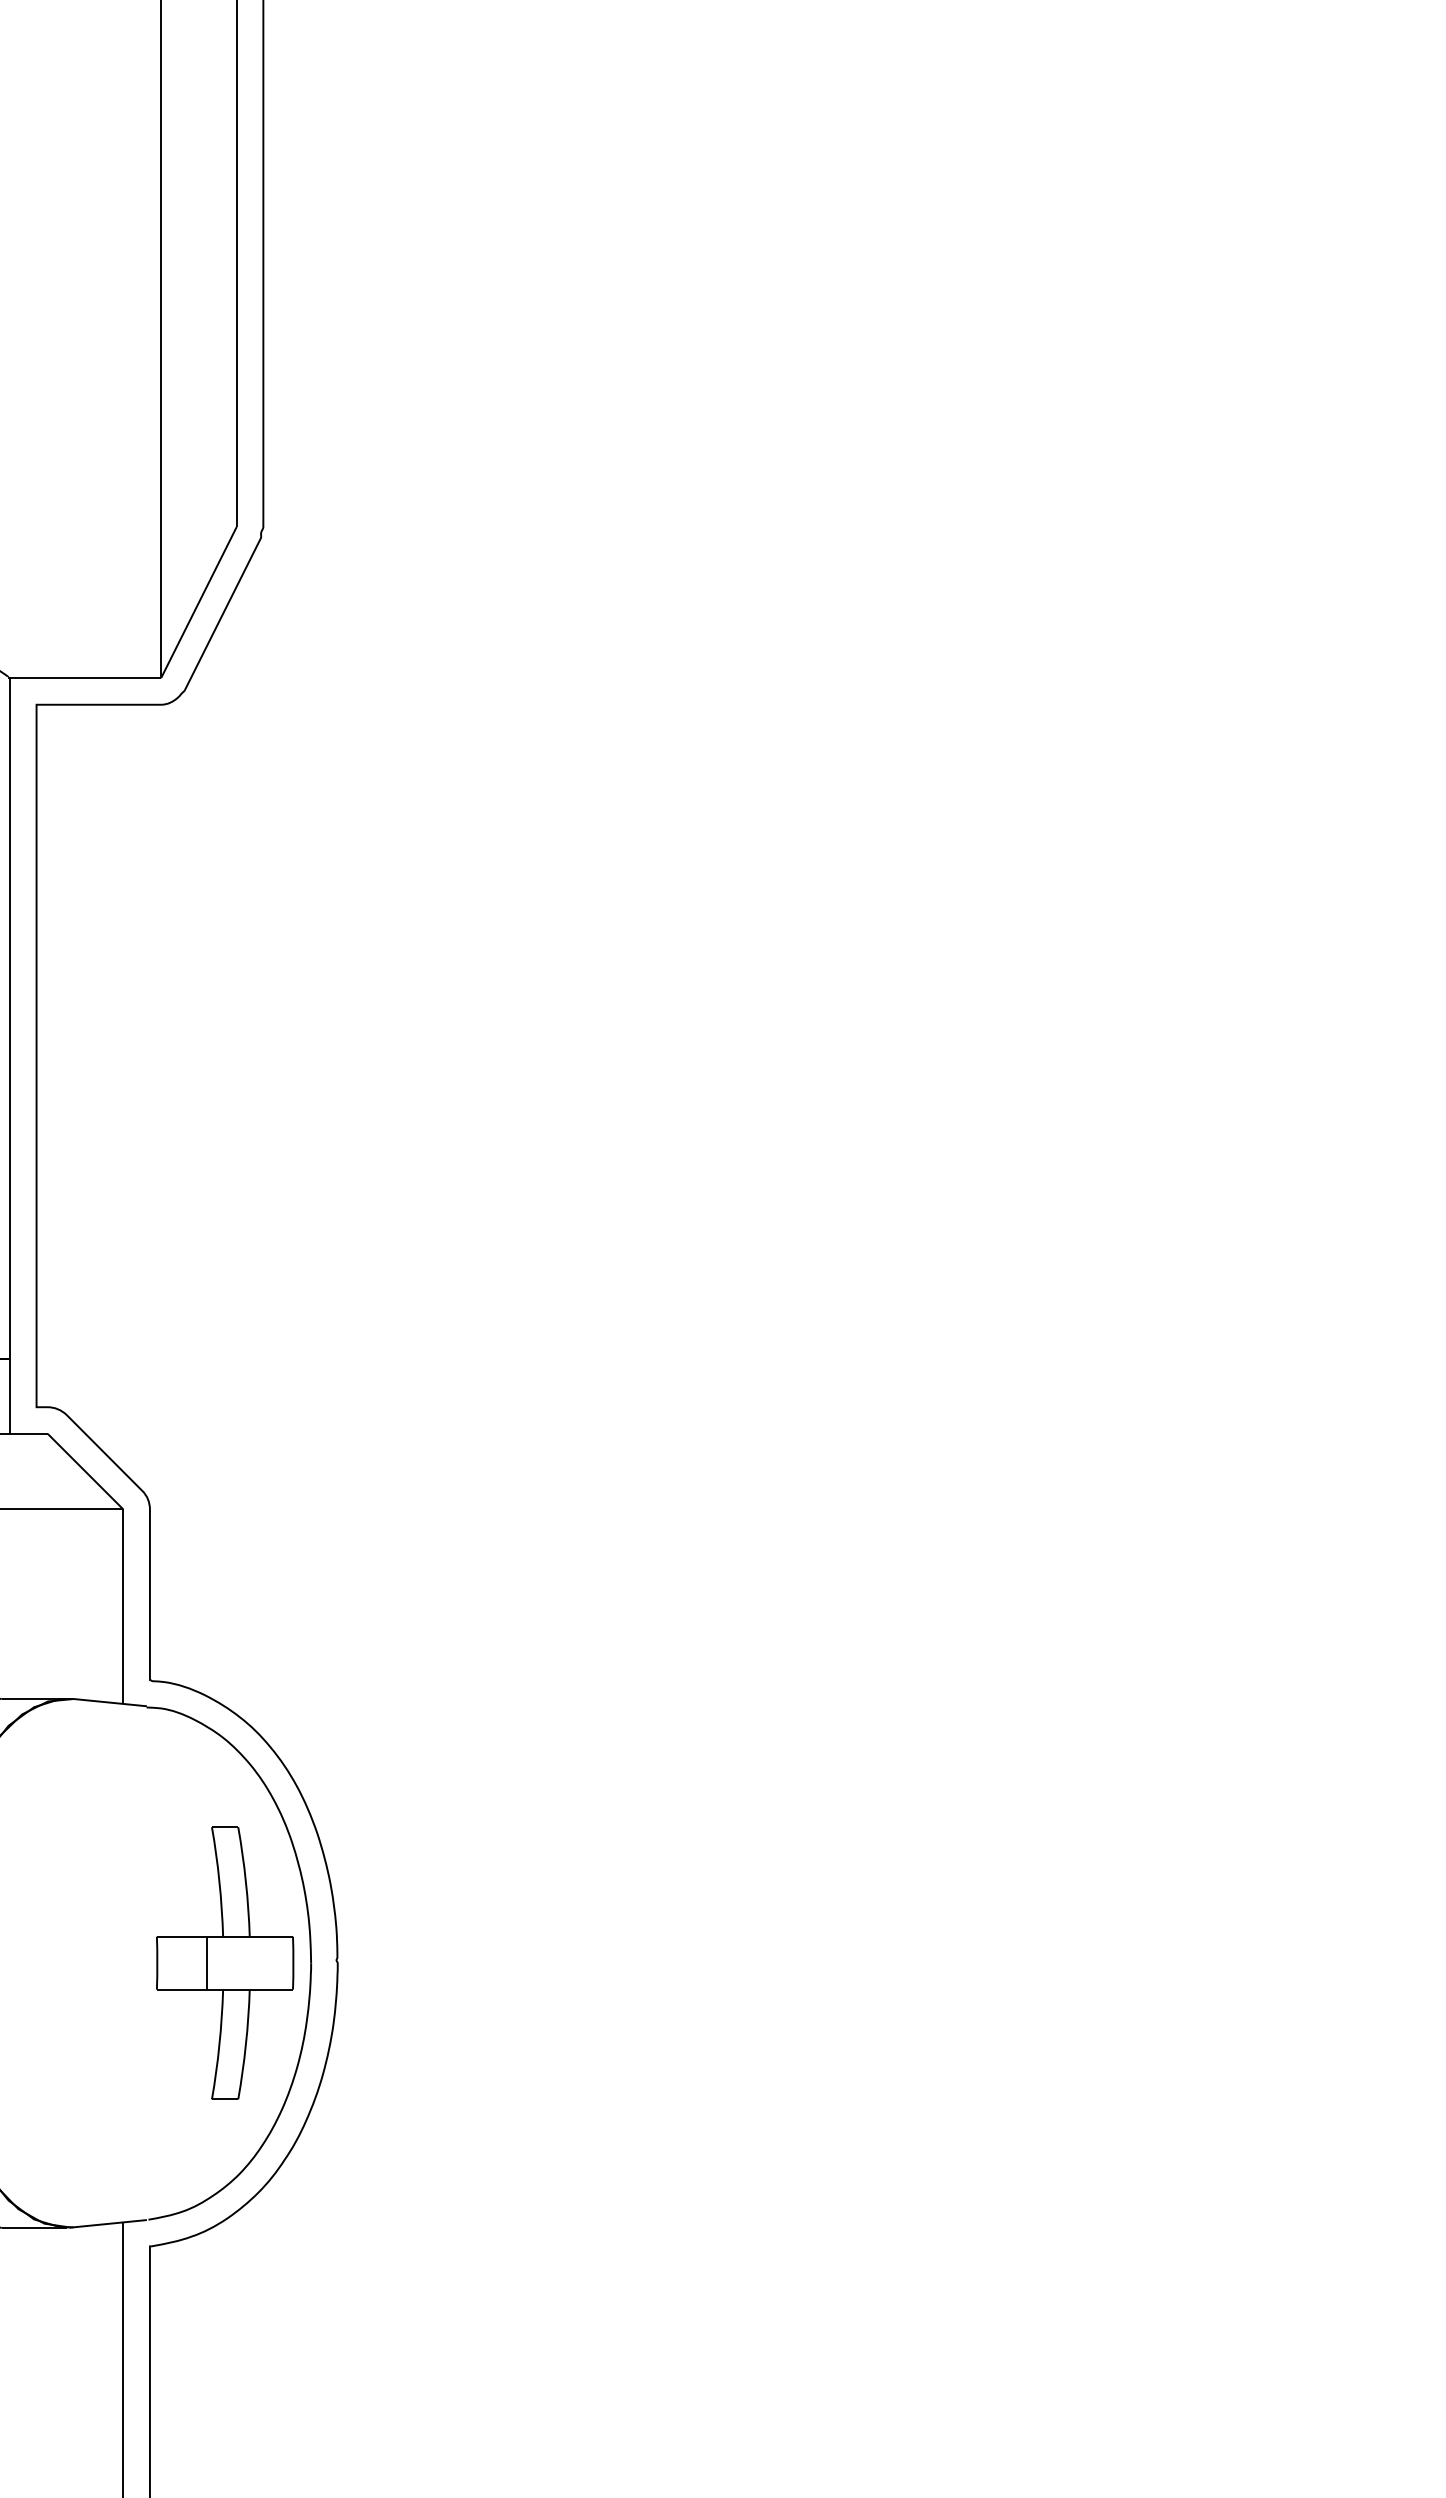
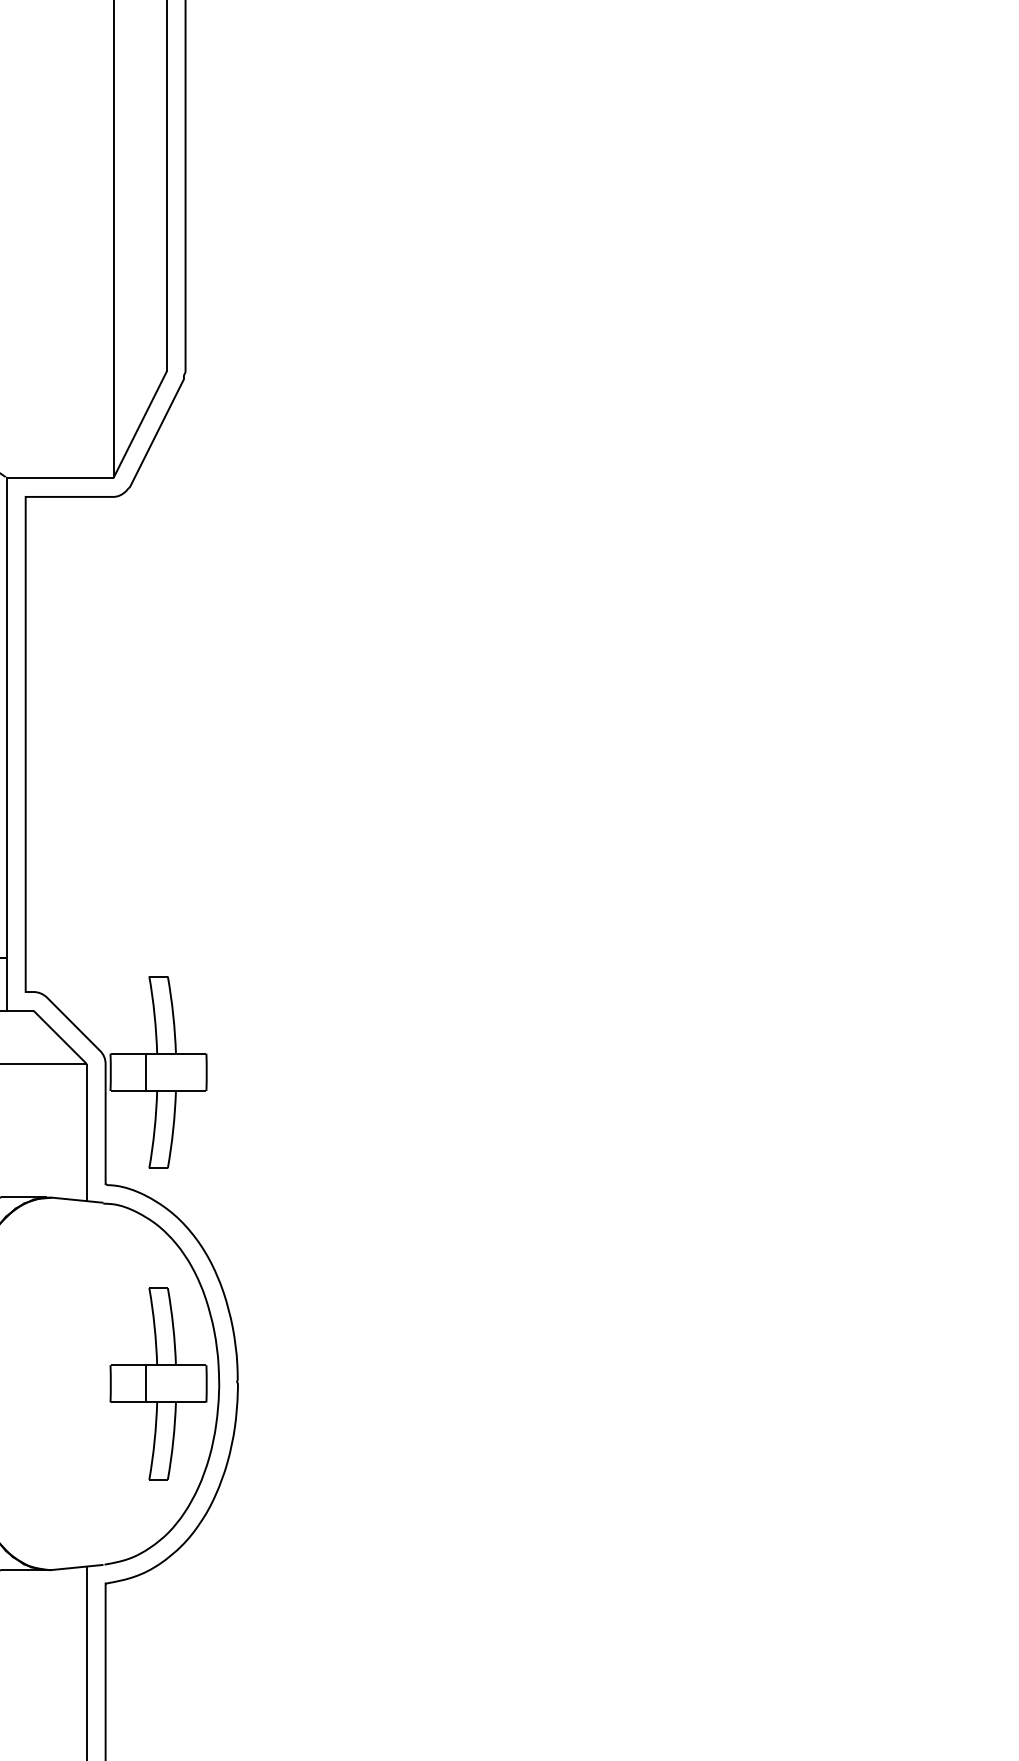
part: (225, 1520) -> (158, 1071), added

